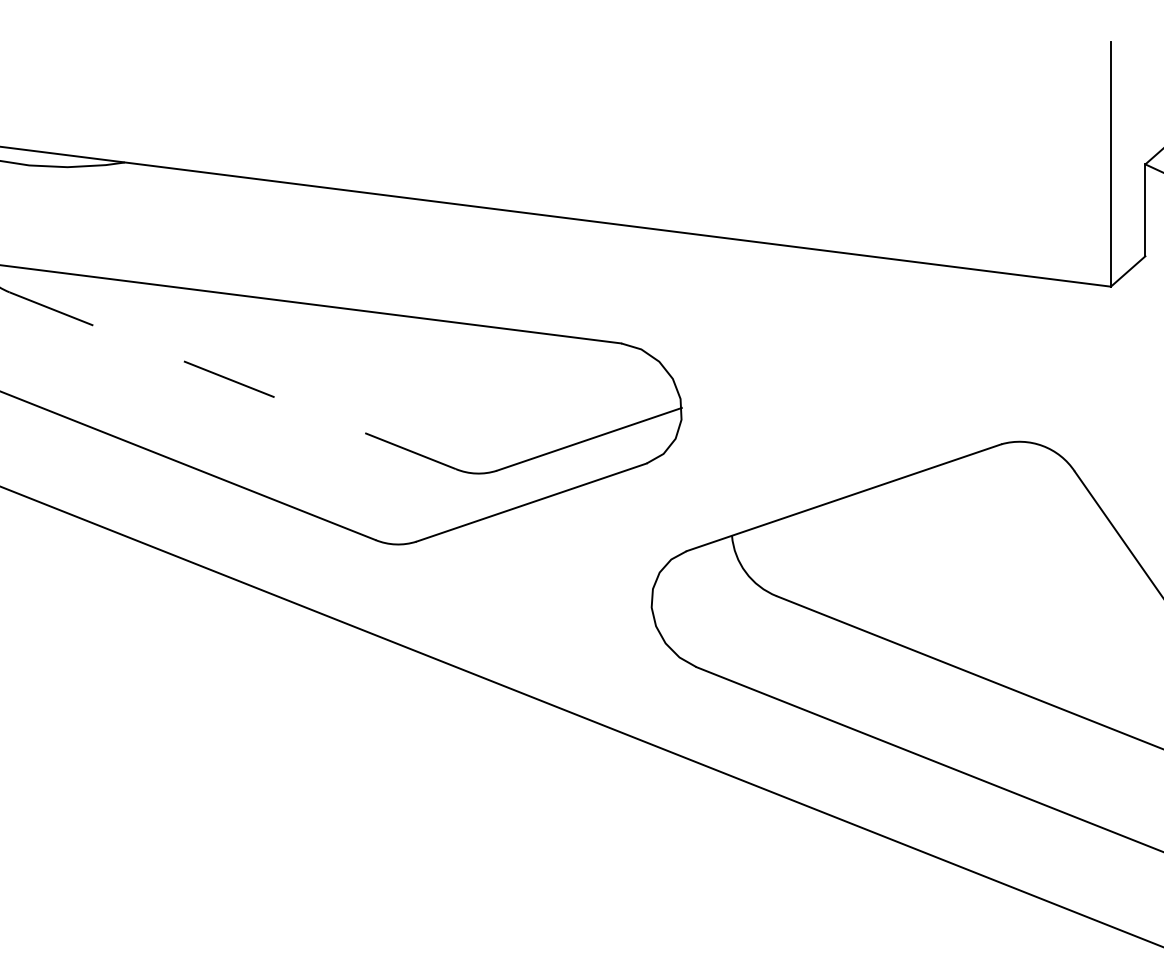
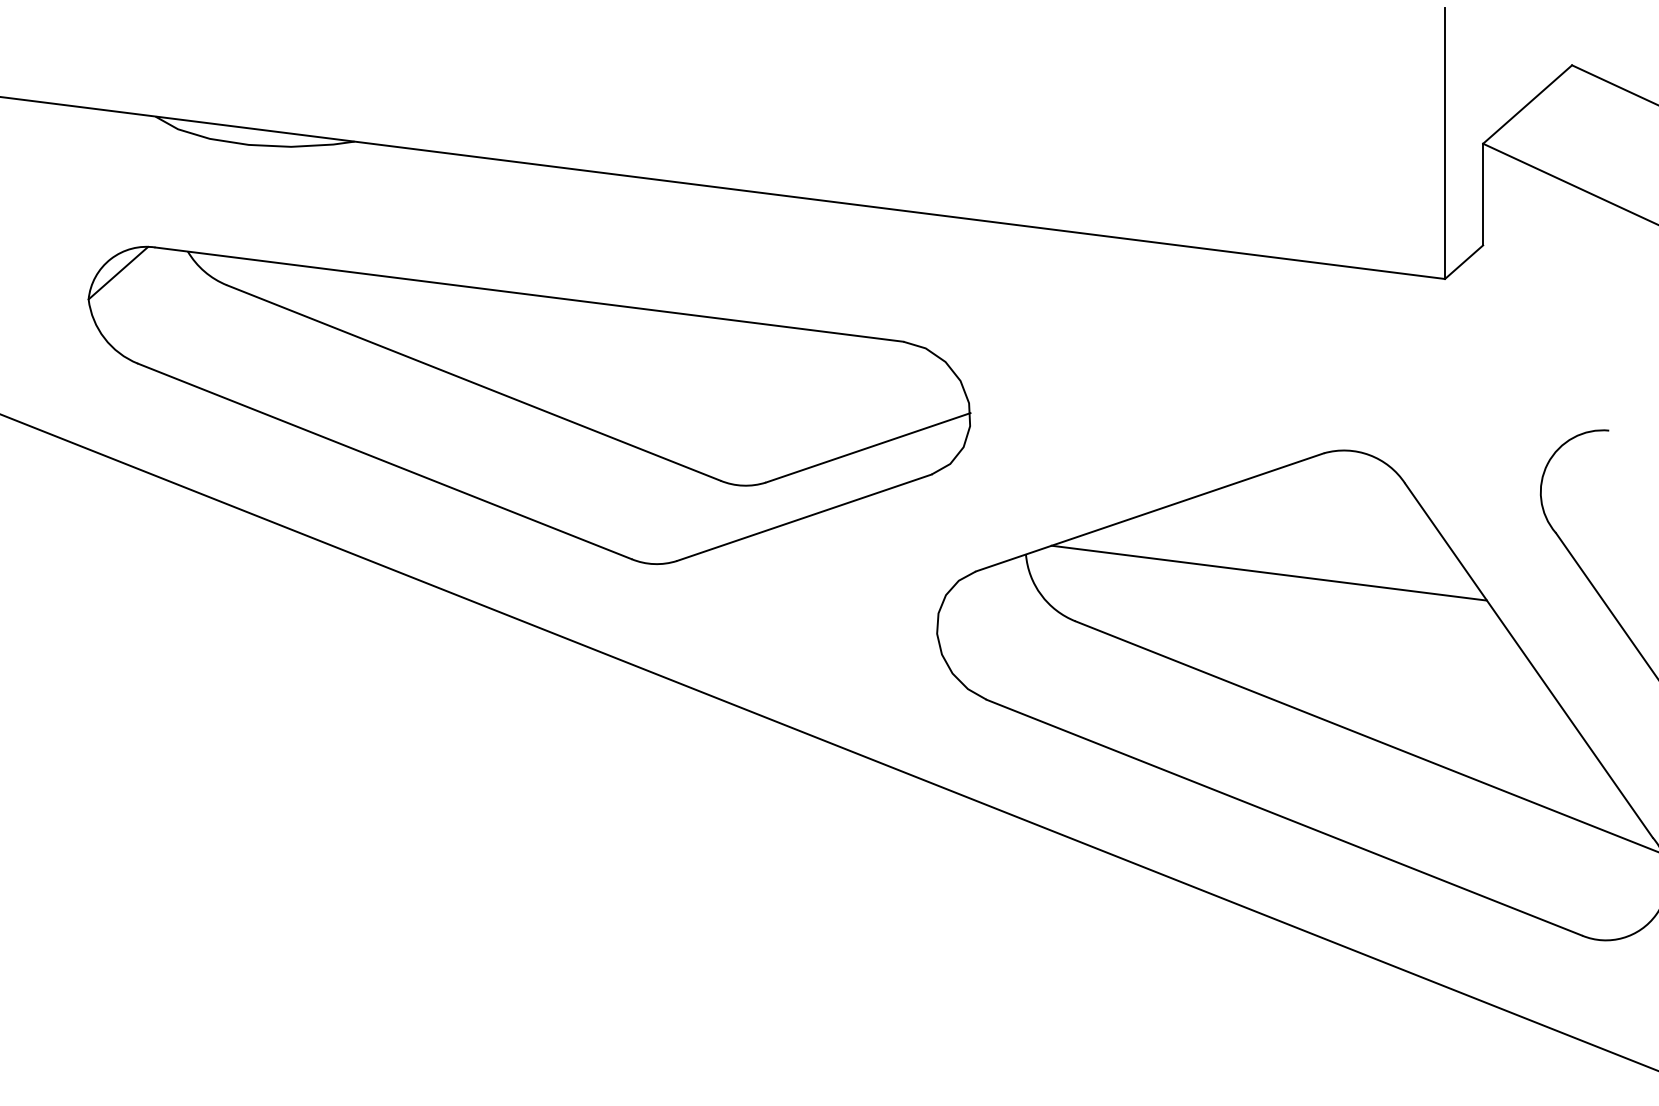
line: (232, 380) -> (473, 382), dashed -> solid
line: (951, 552) -> (1268, 572), added

